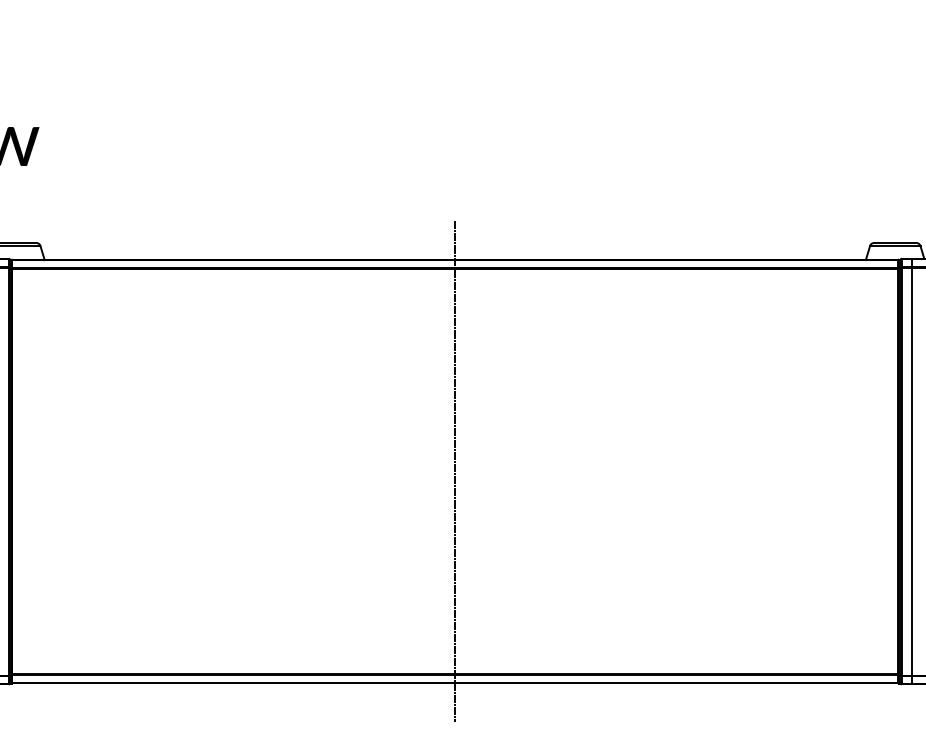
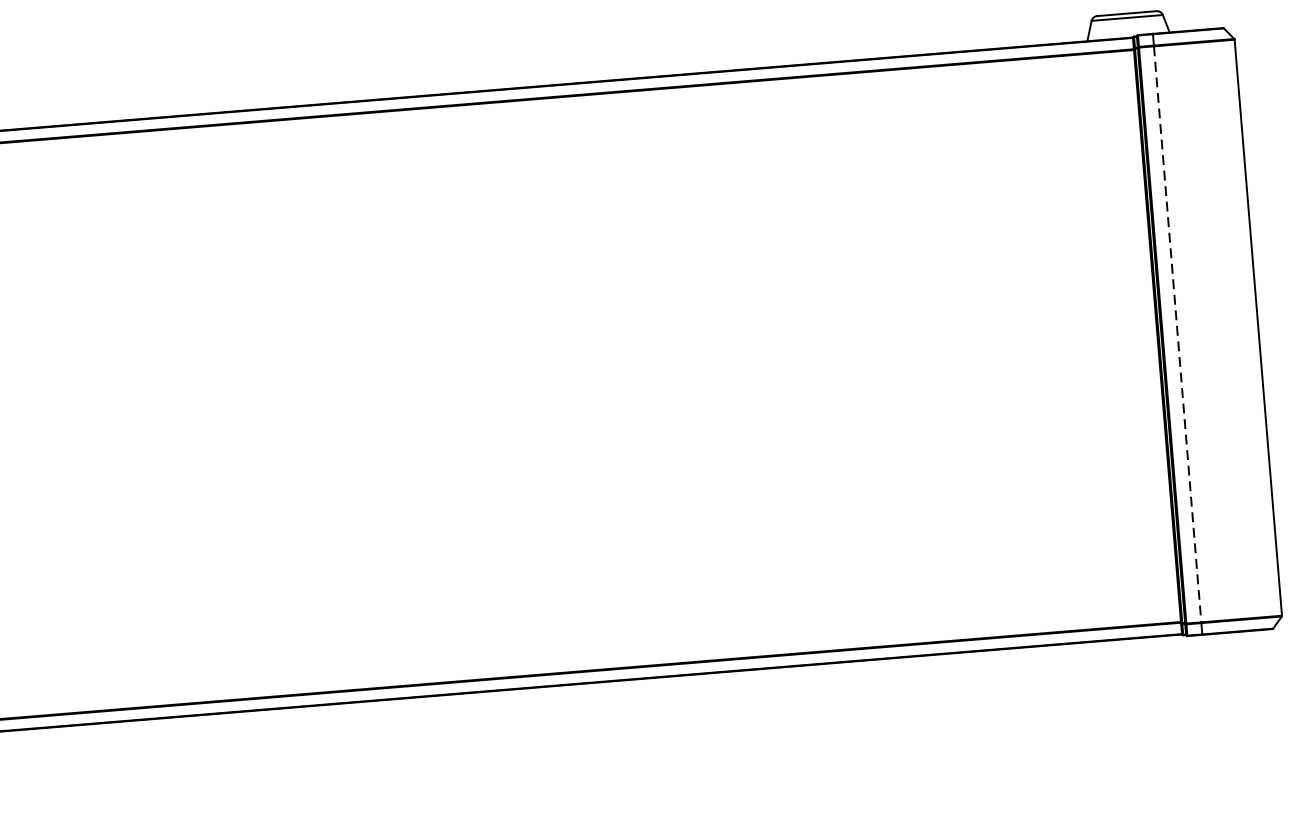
line: (455, 471) -> (532, 387), removed
line: (912, 471) -> (1177, 334), solid -> dashed

